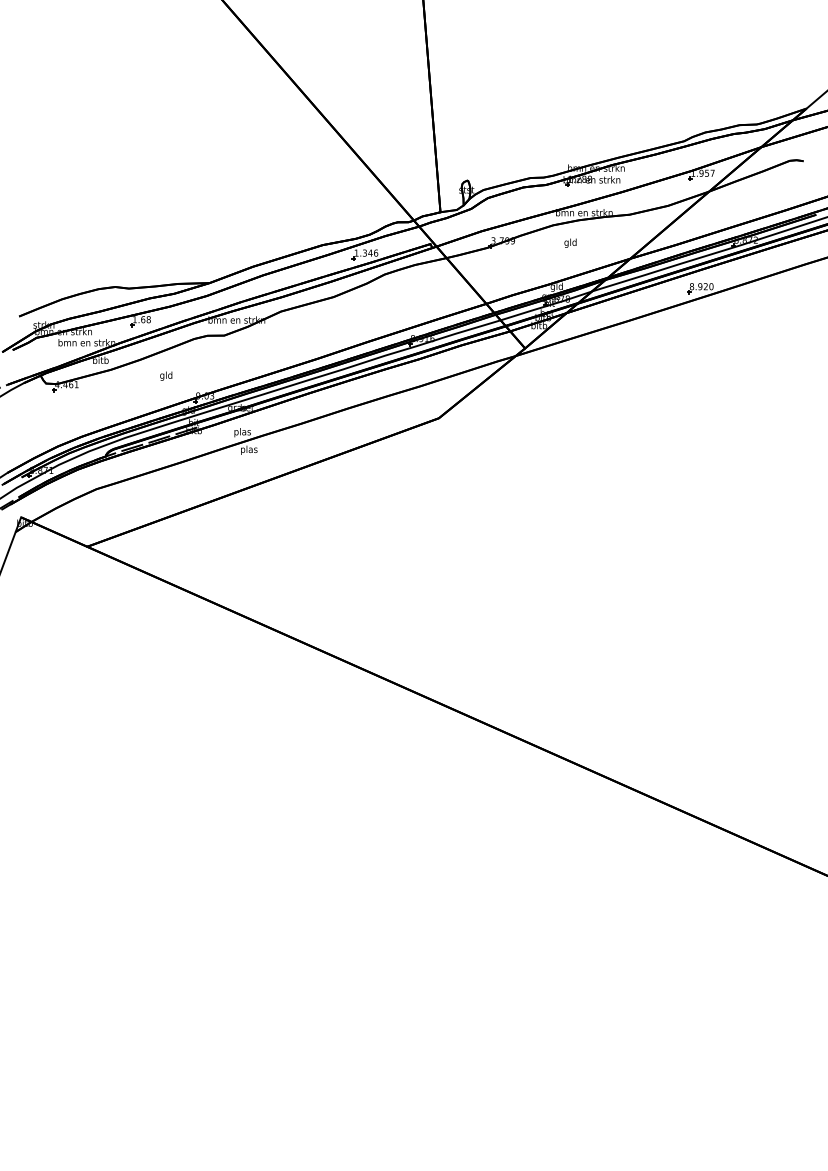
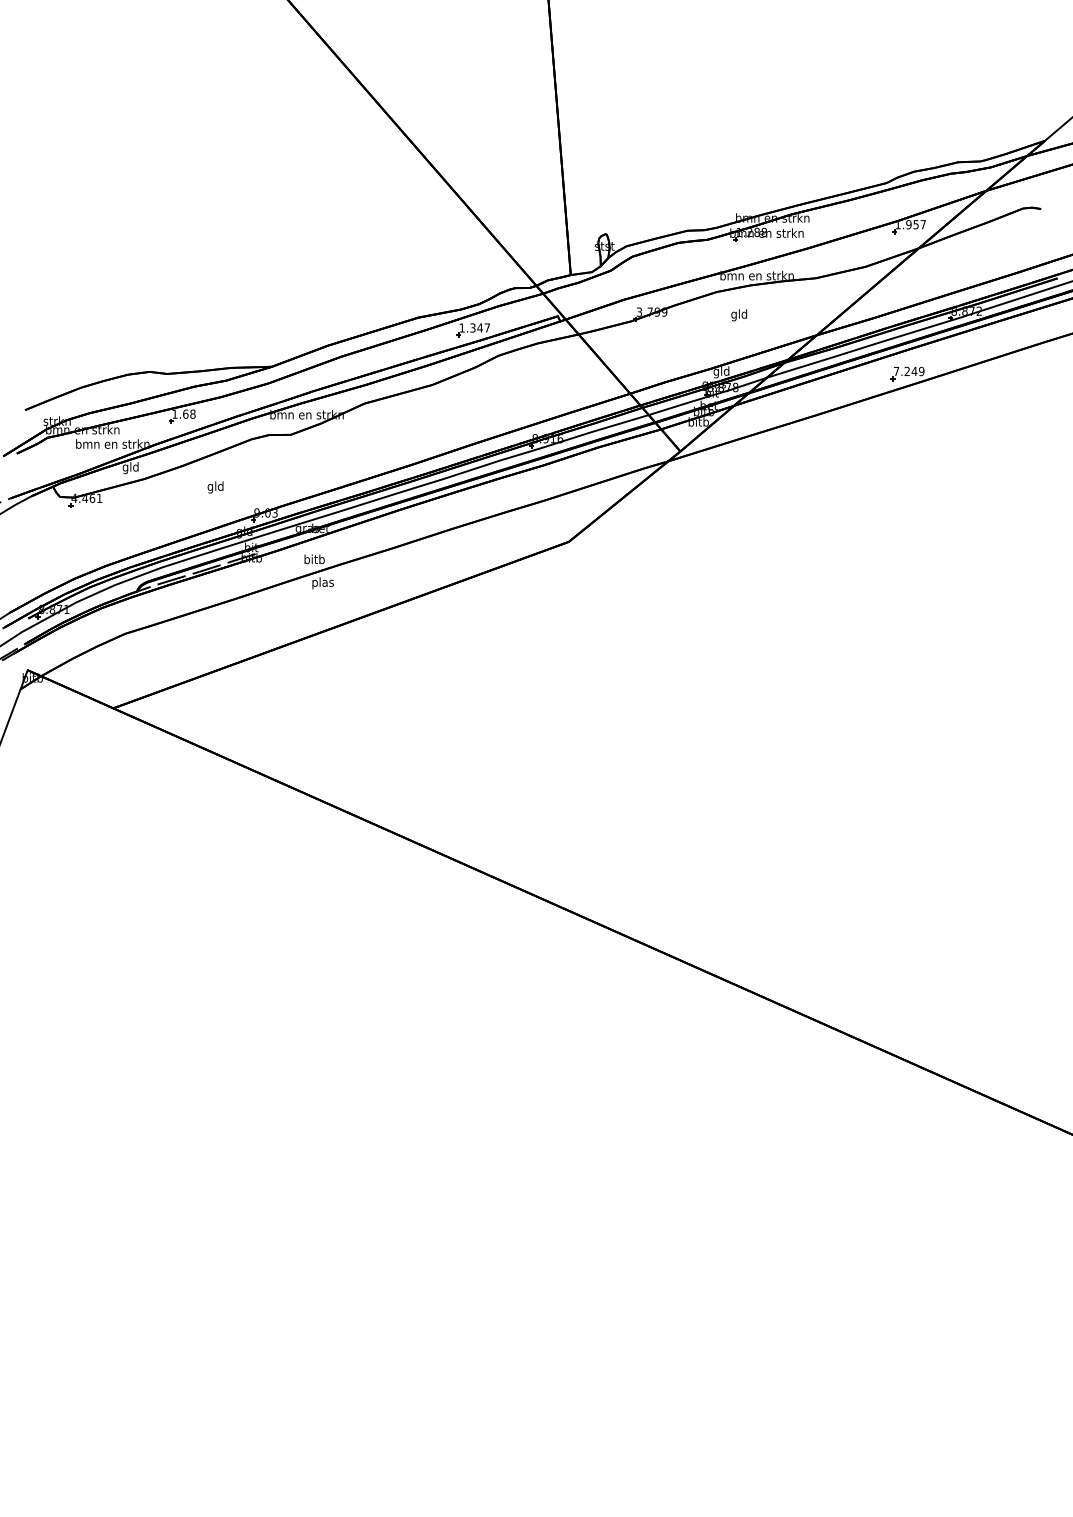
text: (376, 252) -> (487, 327), 1.346 -> 1.347
text: (701, 286) -> (908, 371), 8.920 -> 7.249
text: (101, 361) -> (131, 468), bitb -> gld
text: (242, 432) -> (314, 560), plas -> bitb

